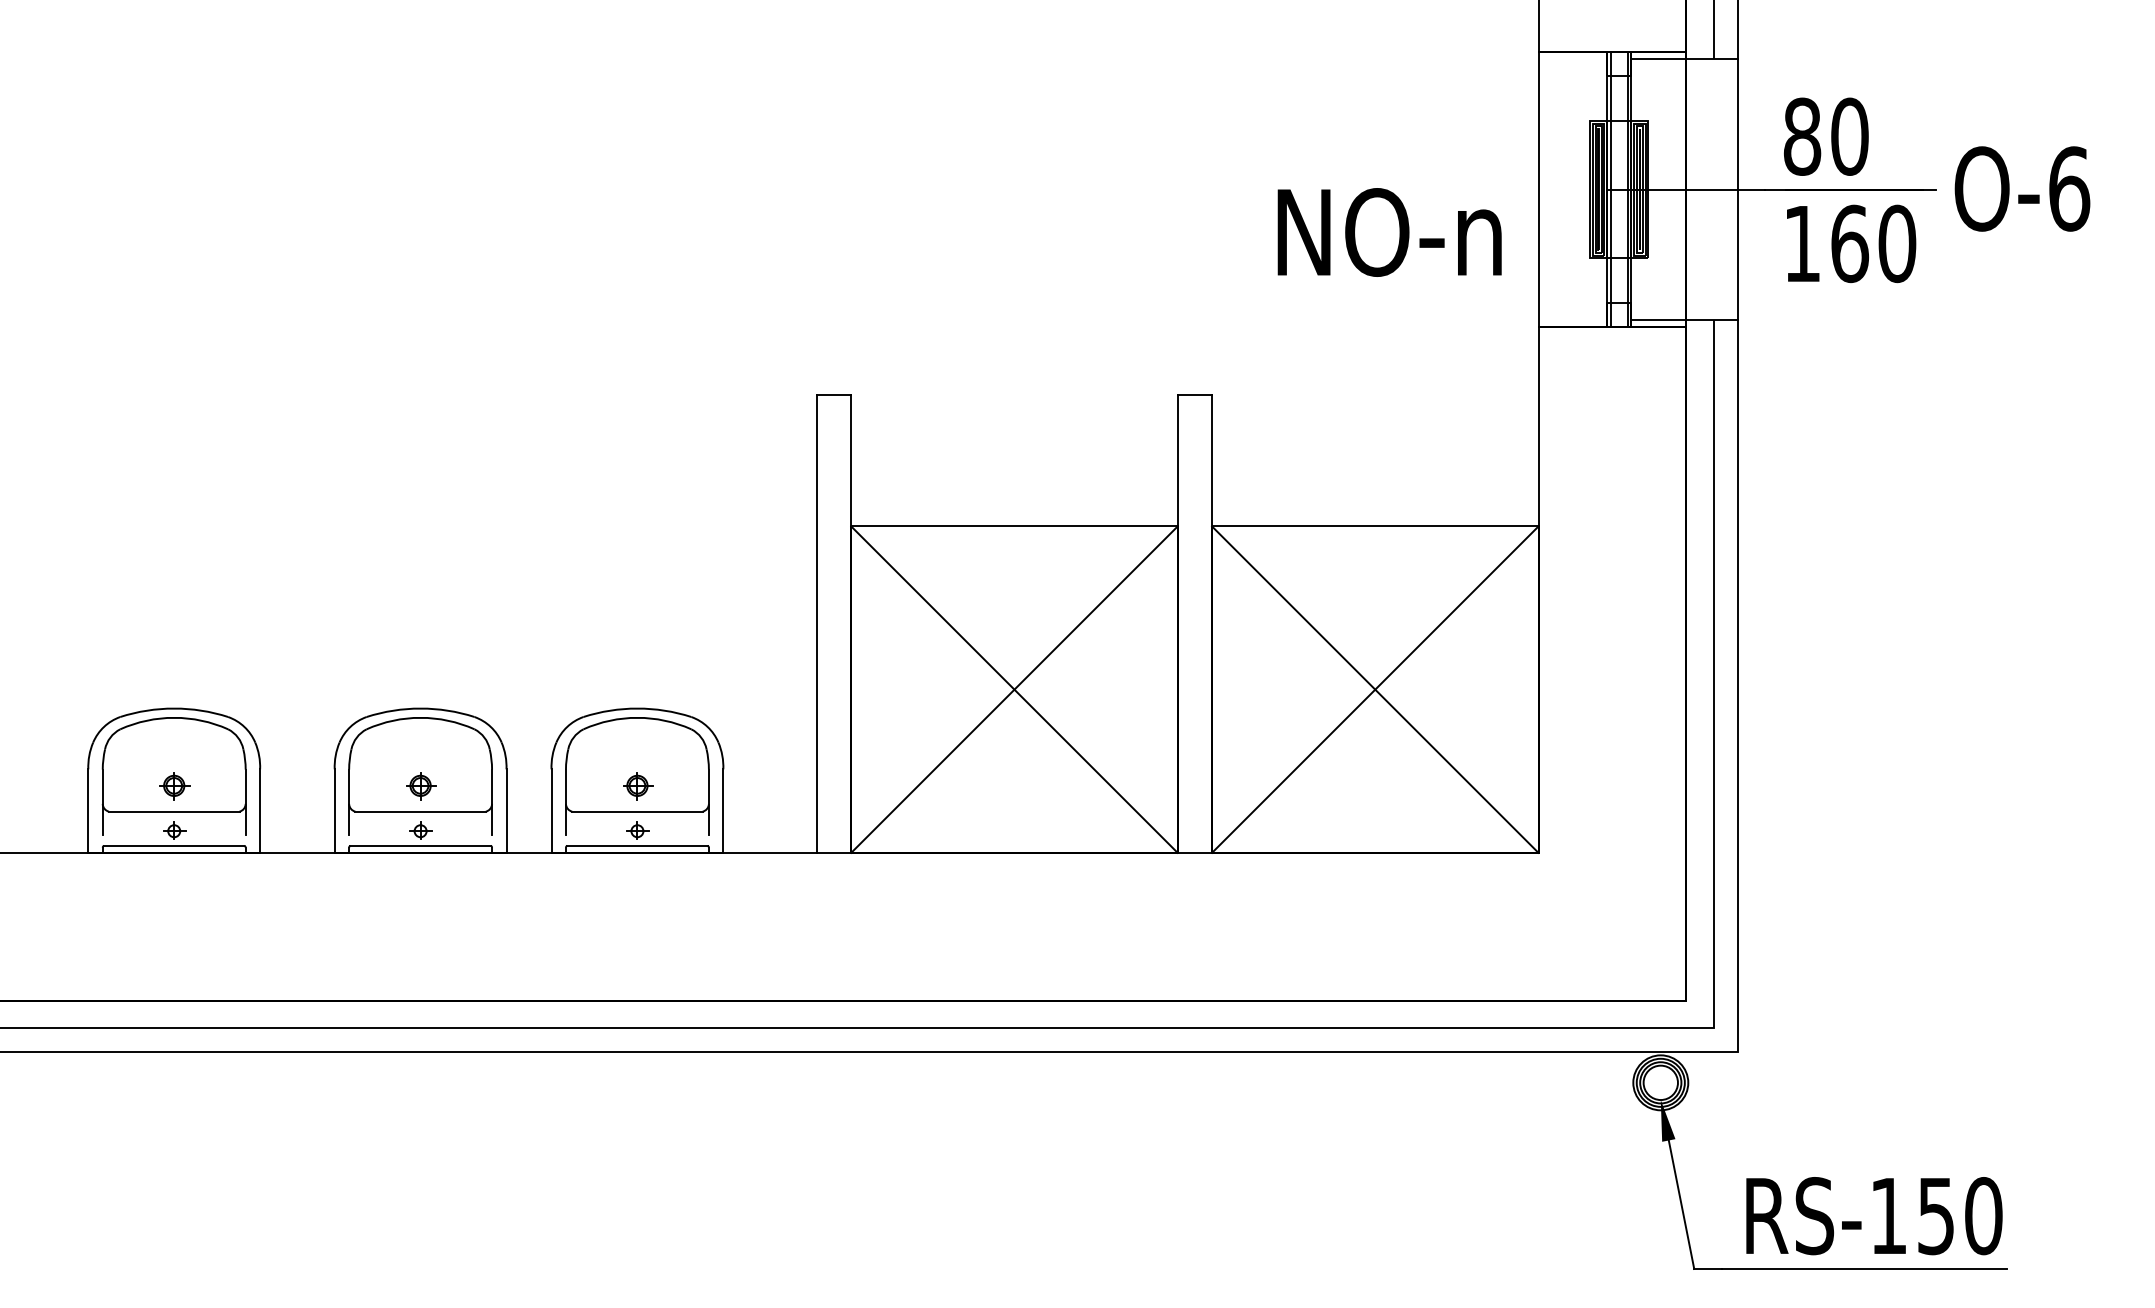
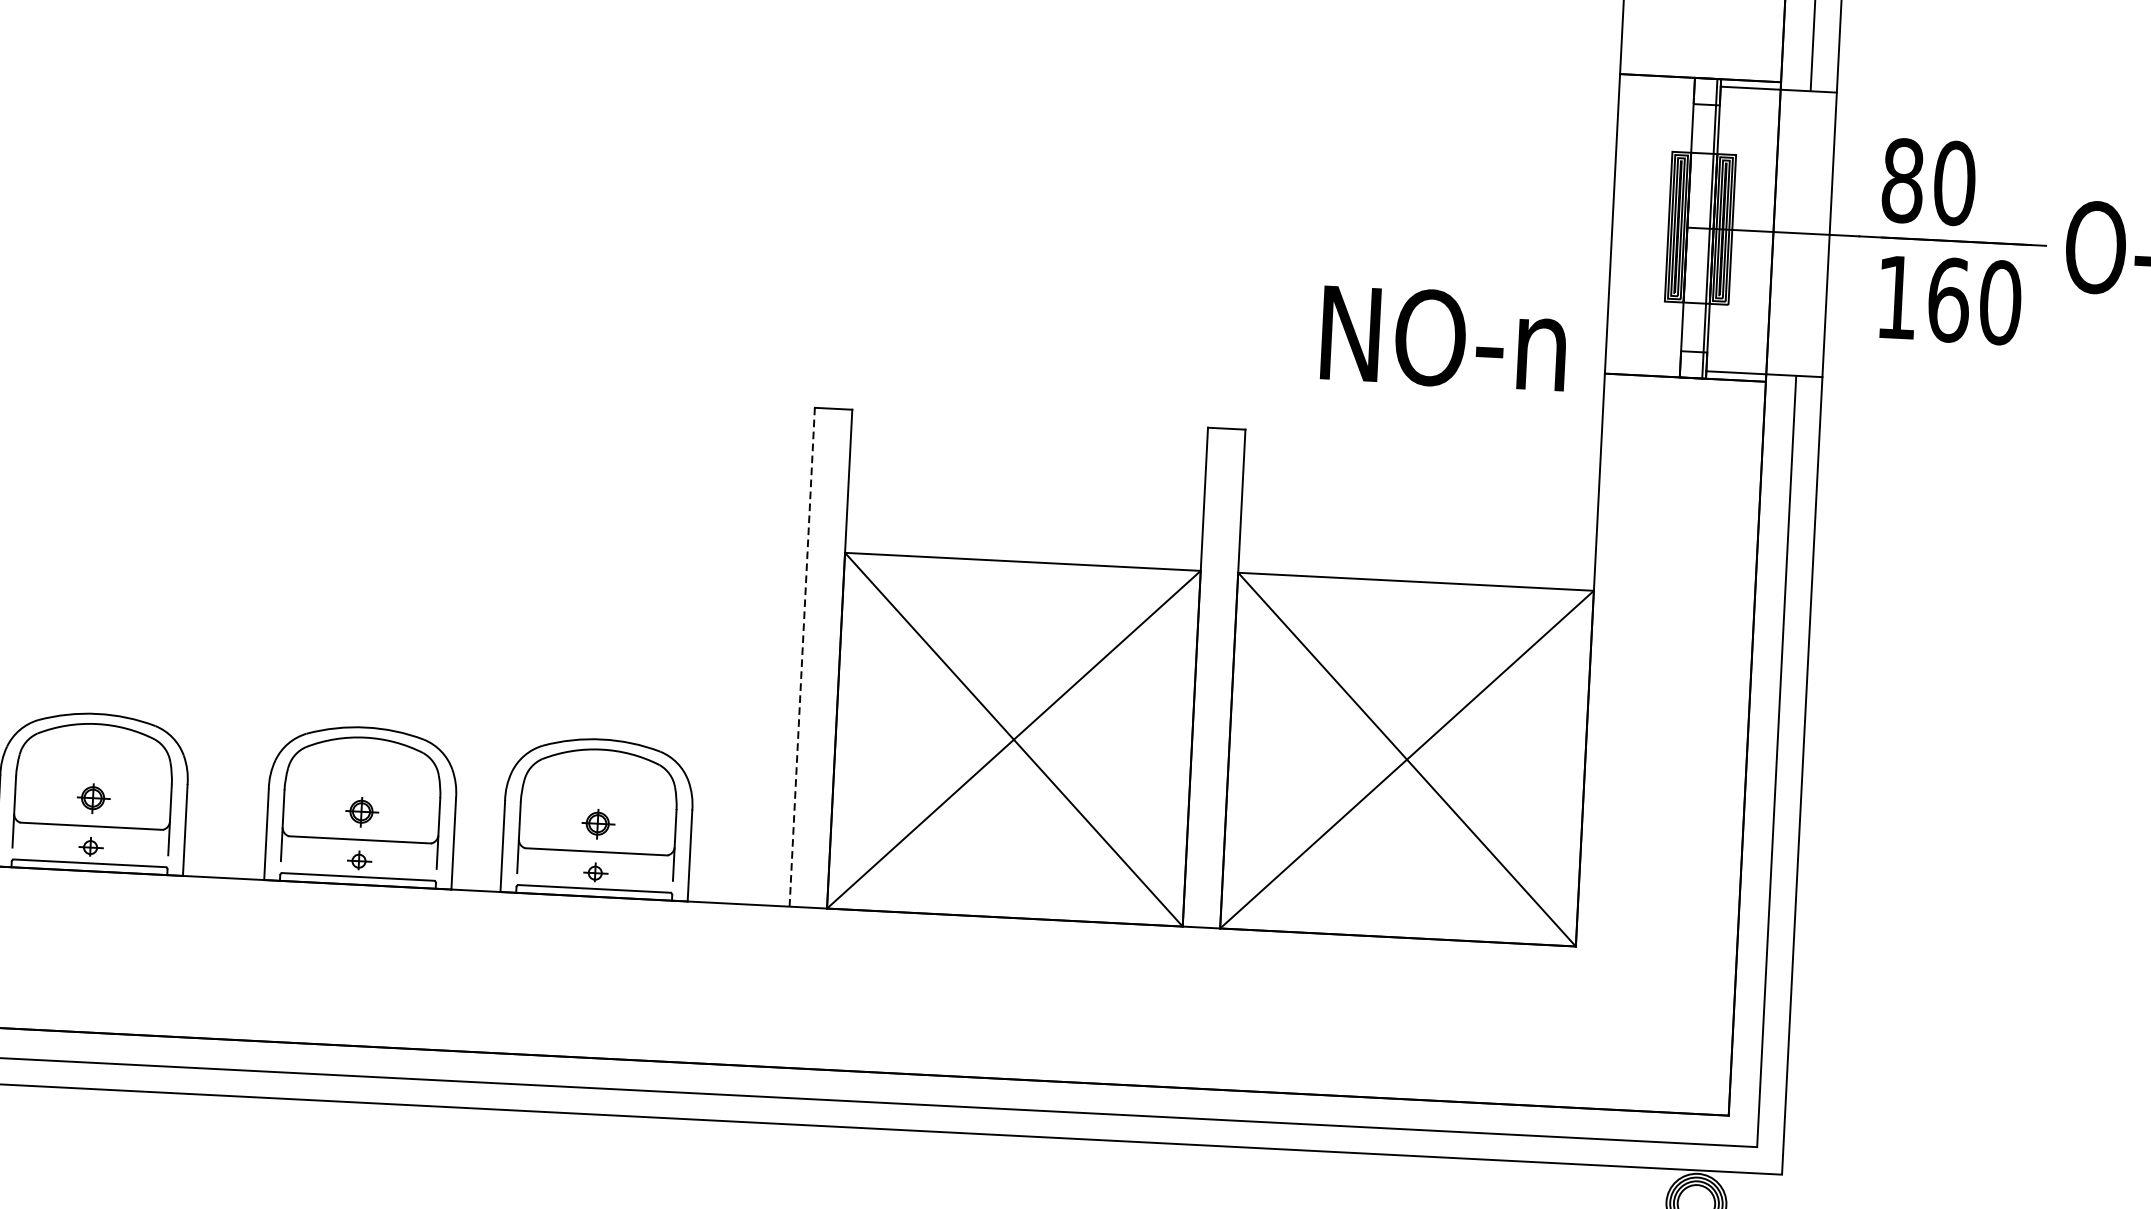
line: (1610, 189) -> (1690, 227), removed
text: (1389, 232) -> (1443, 338), moved
line: (816, 623) -> (801, 656), solid -> dashed

